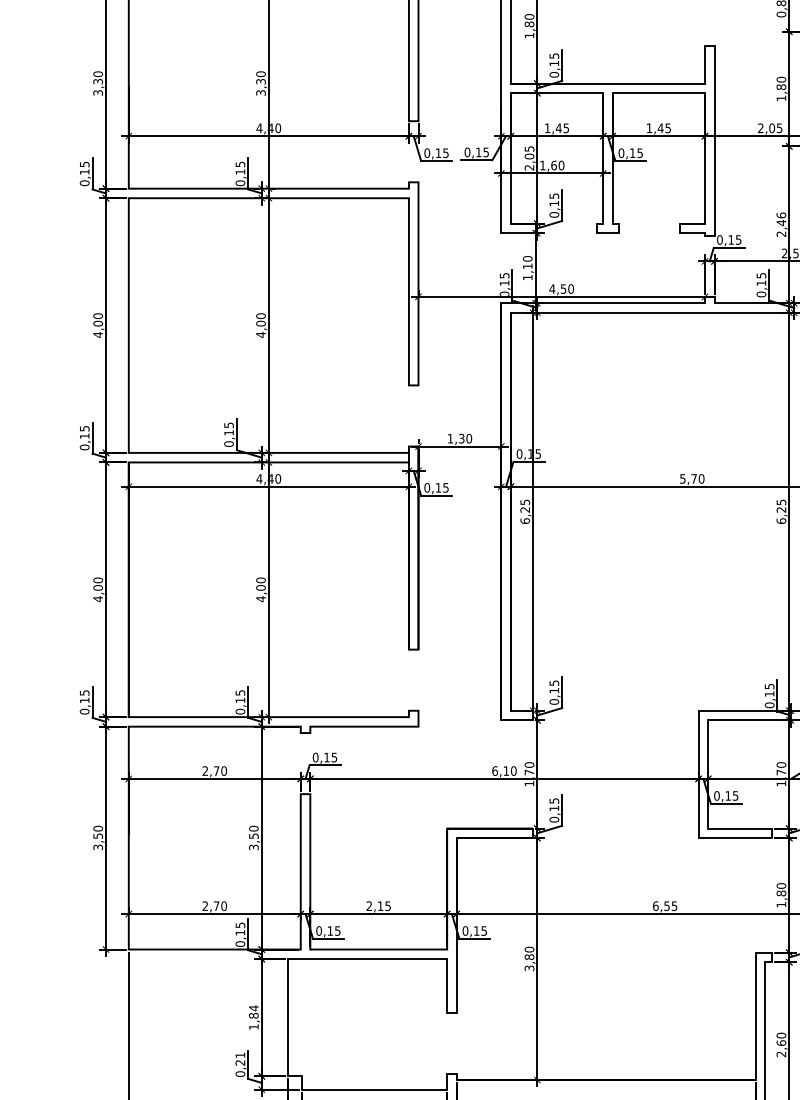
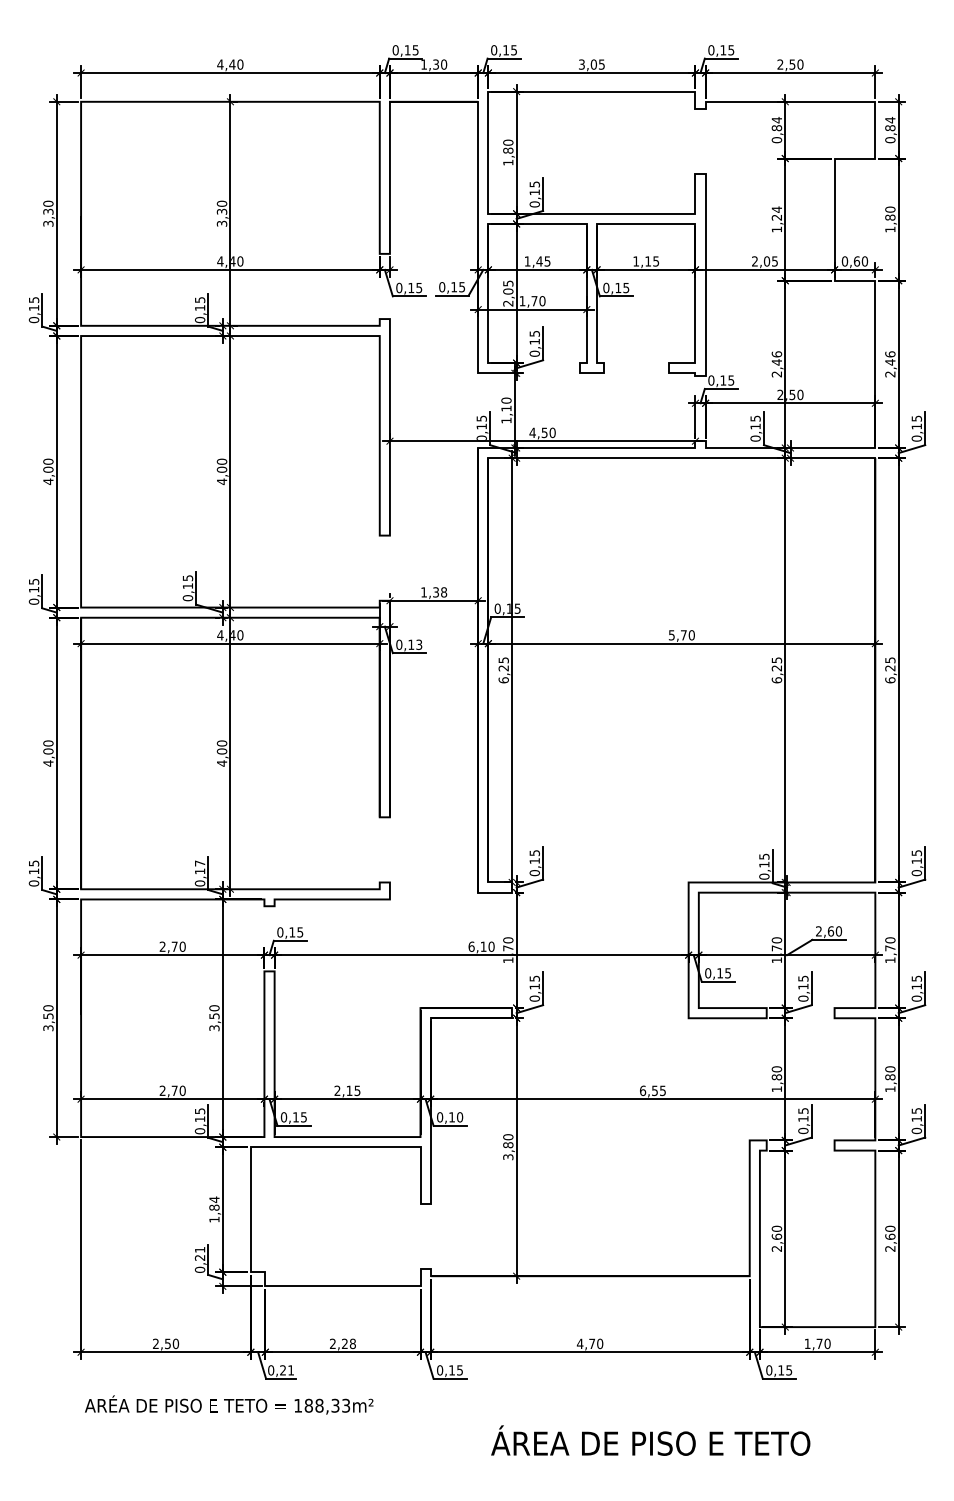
text: (781, 83) -> (776, 213), 1,80 -> 1,24
text: (660, 128) -> (647, 261), 1,45 -> 1,15
text: (554, 165) -> (534, 301), 1,60 -> 1,70
text: (469, 438) -> (444, 592), 1,30 -> 1,38
text: (446, 486) -> (419, 643), 0,15 -> 0,13
text: (240, 692) -> (200, 863), 0,15 -> 0,17
text: (484, 931) -> (460, 1117), 0,15 -> 0,10

